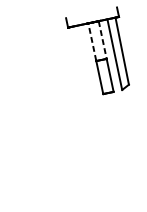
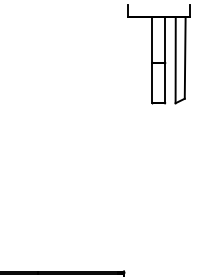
line: (102, 39) -> (165, 39), dashed -> solid
line: (92, 41) -> (152, 39), dashed -> solid

